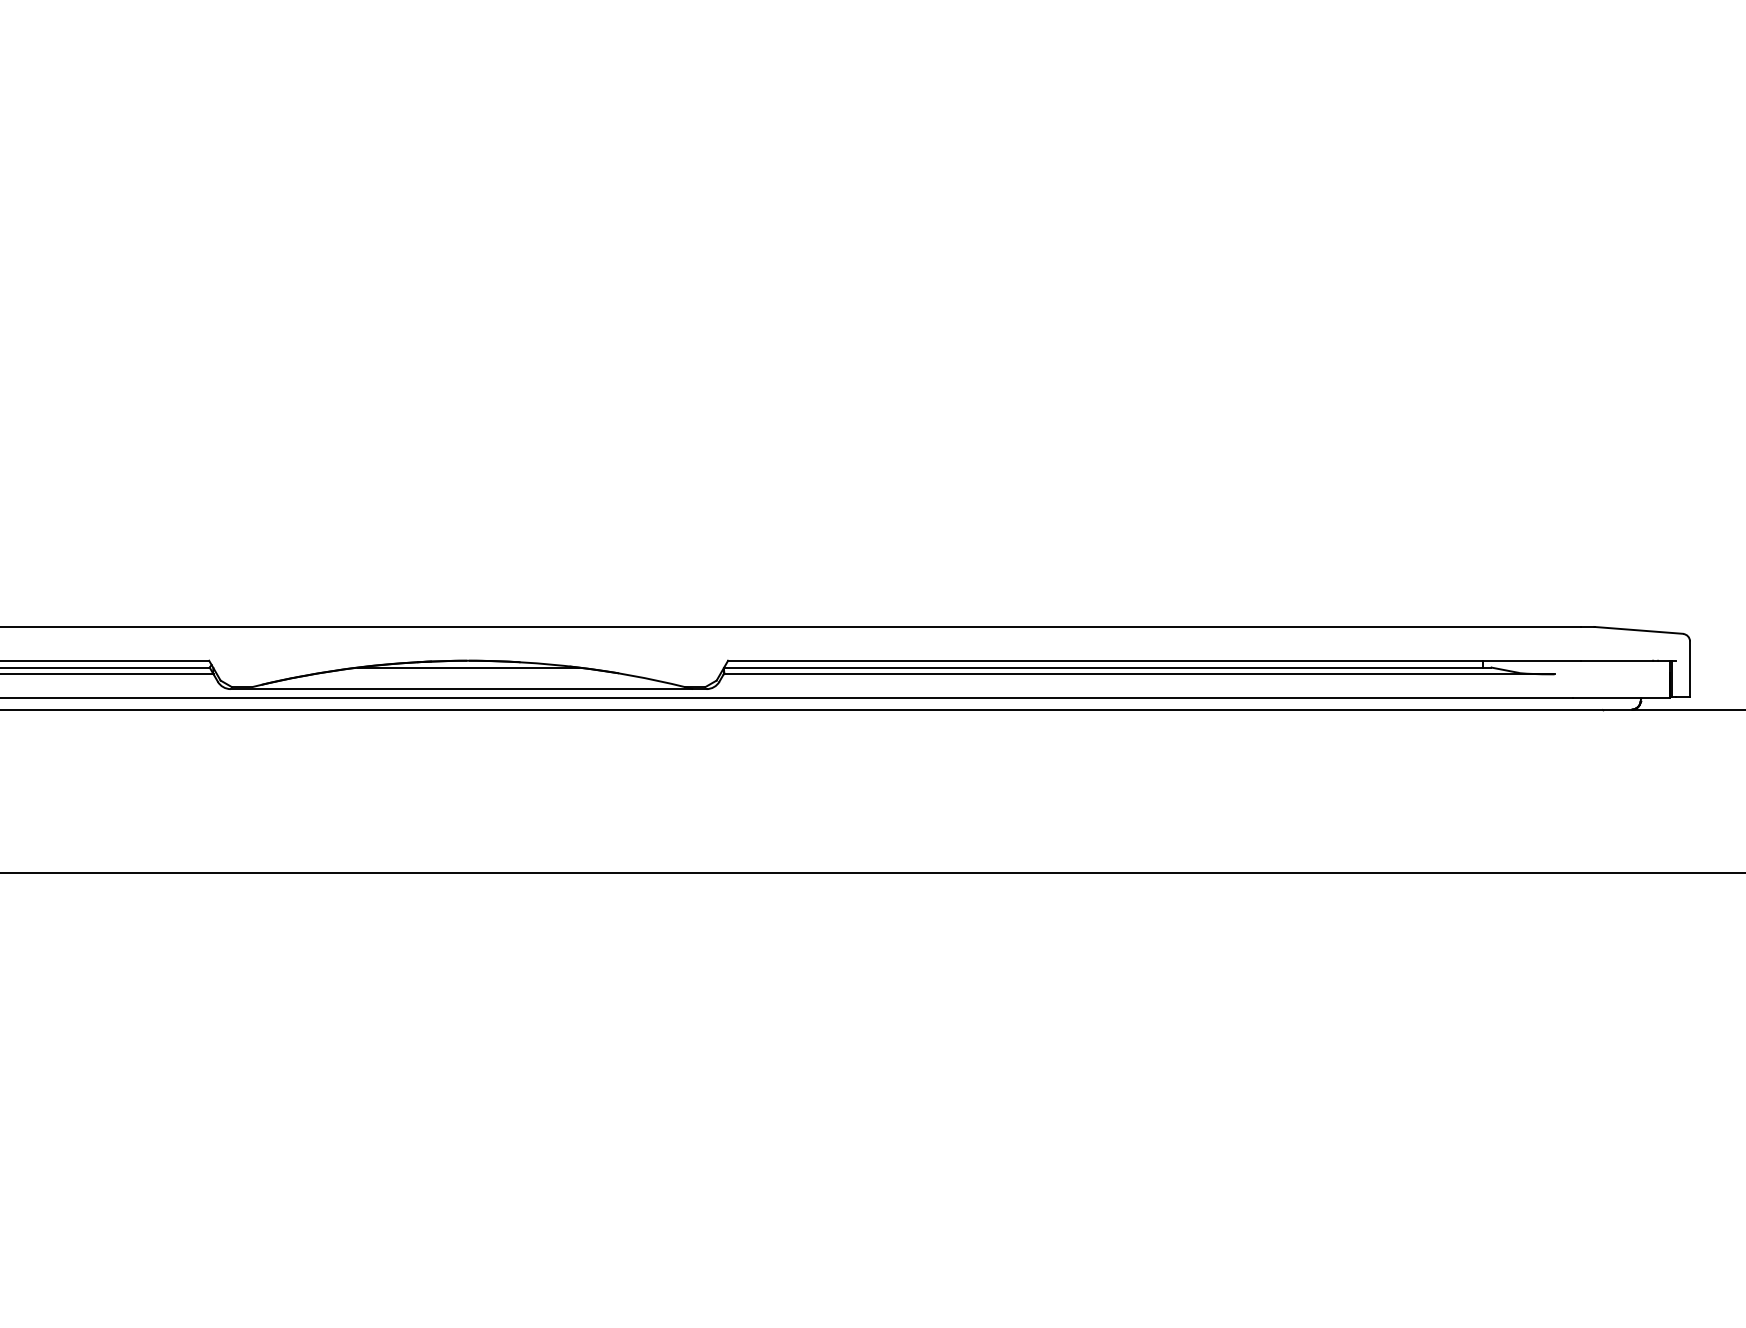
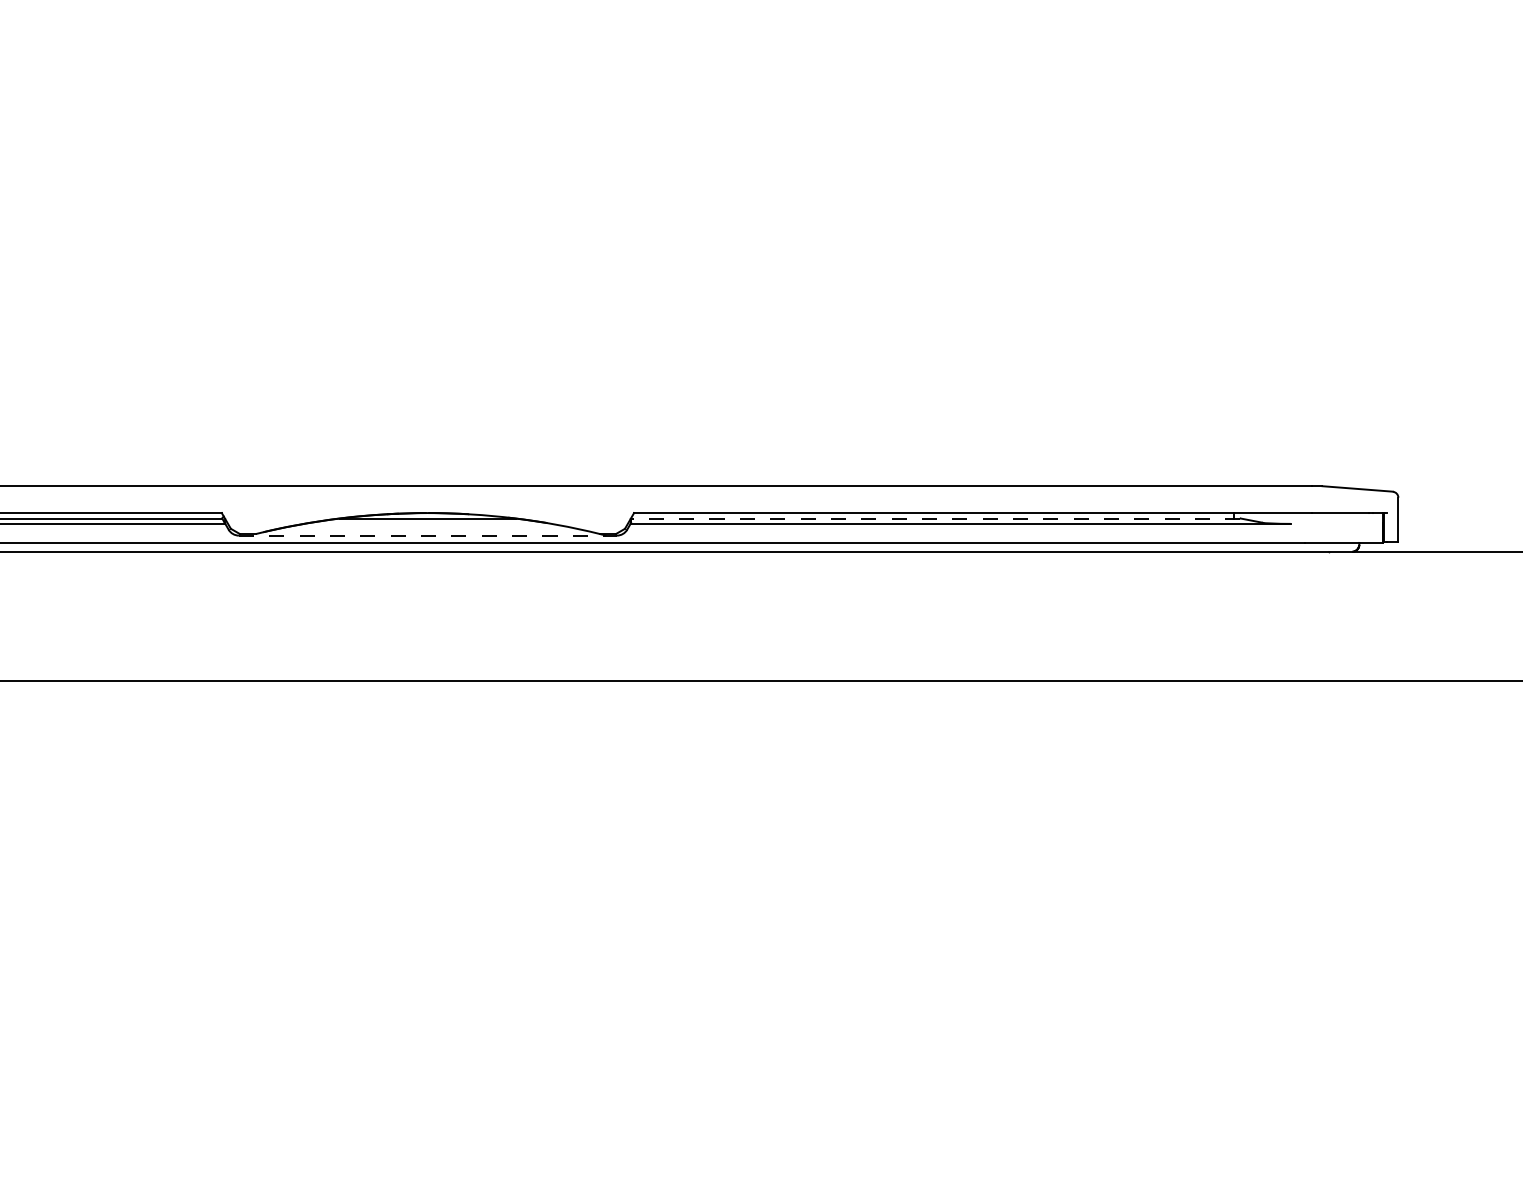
line: (1107, 667) -> (935, 518), solid -> dashed
line: (469, 688) -> (428, 535), solid -> dashed

